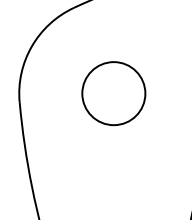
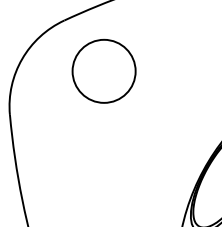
circle: (113, 93) -> (103, 71), moved

